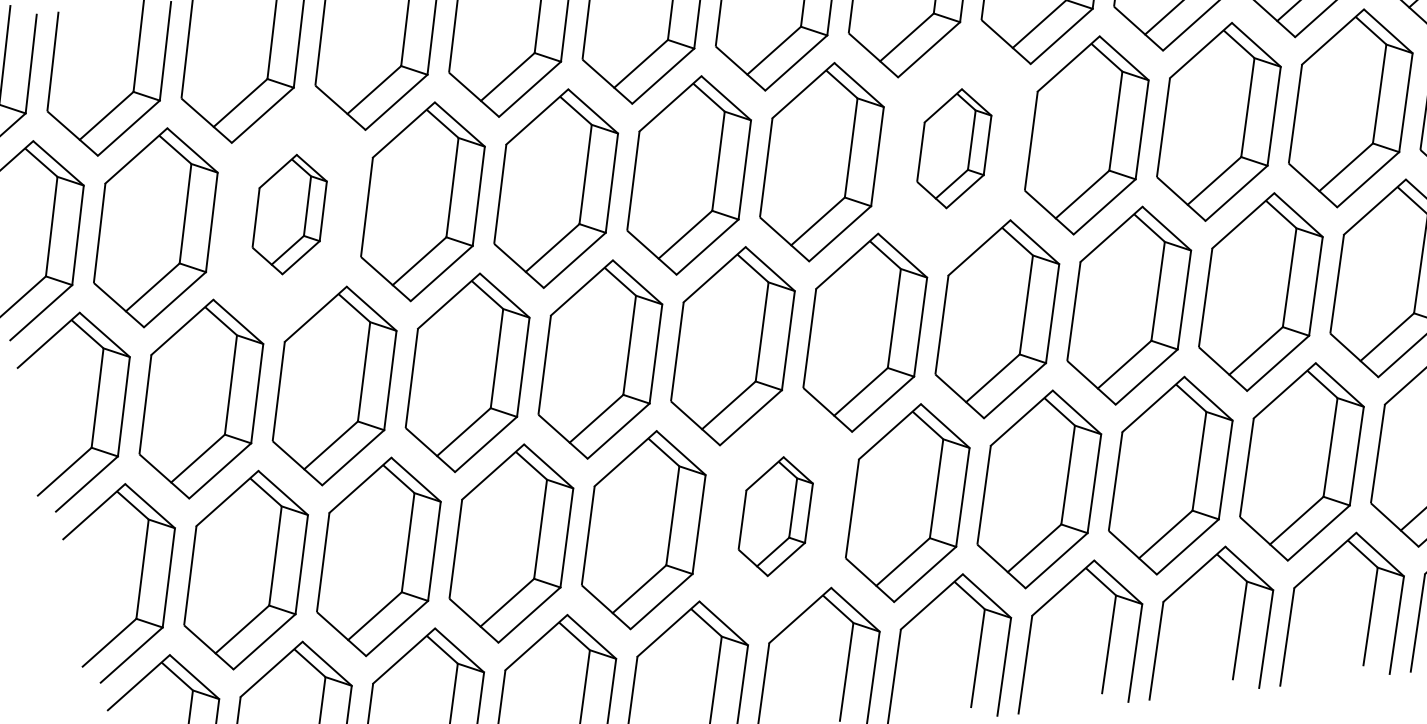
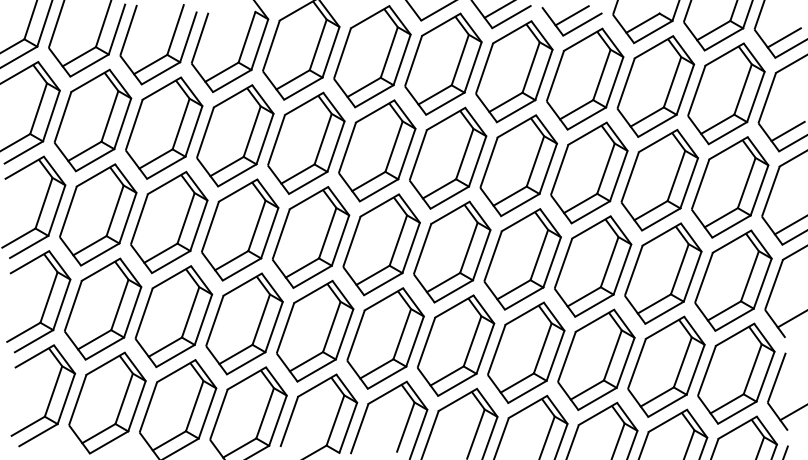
part: (954, 148) -> (518, 165), size x1.67
part: (289, 213) -> (164, 127), size x1.67
part: (775, 516) -> (385, 338), size x1.67

